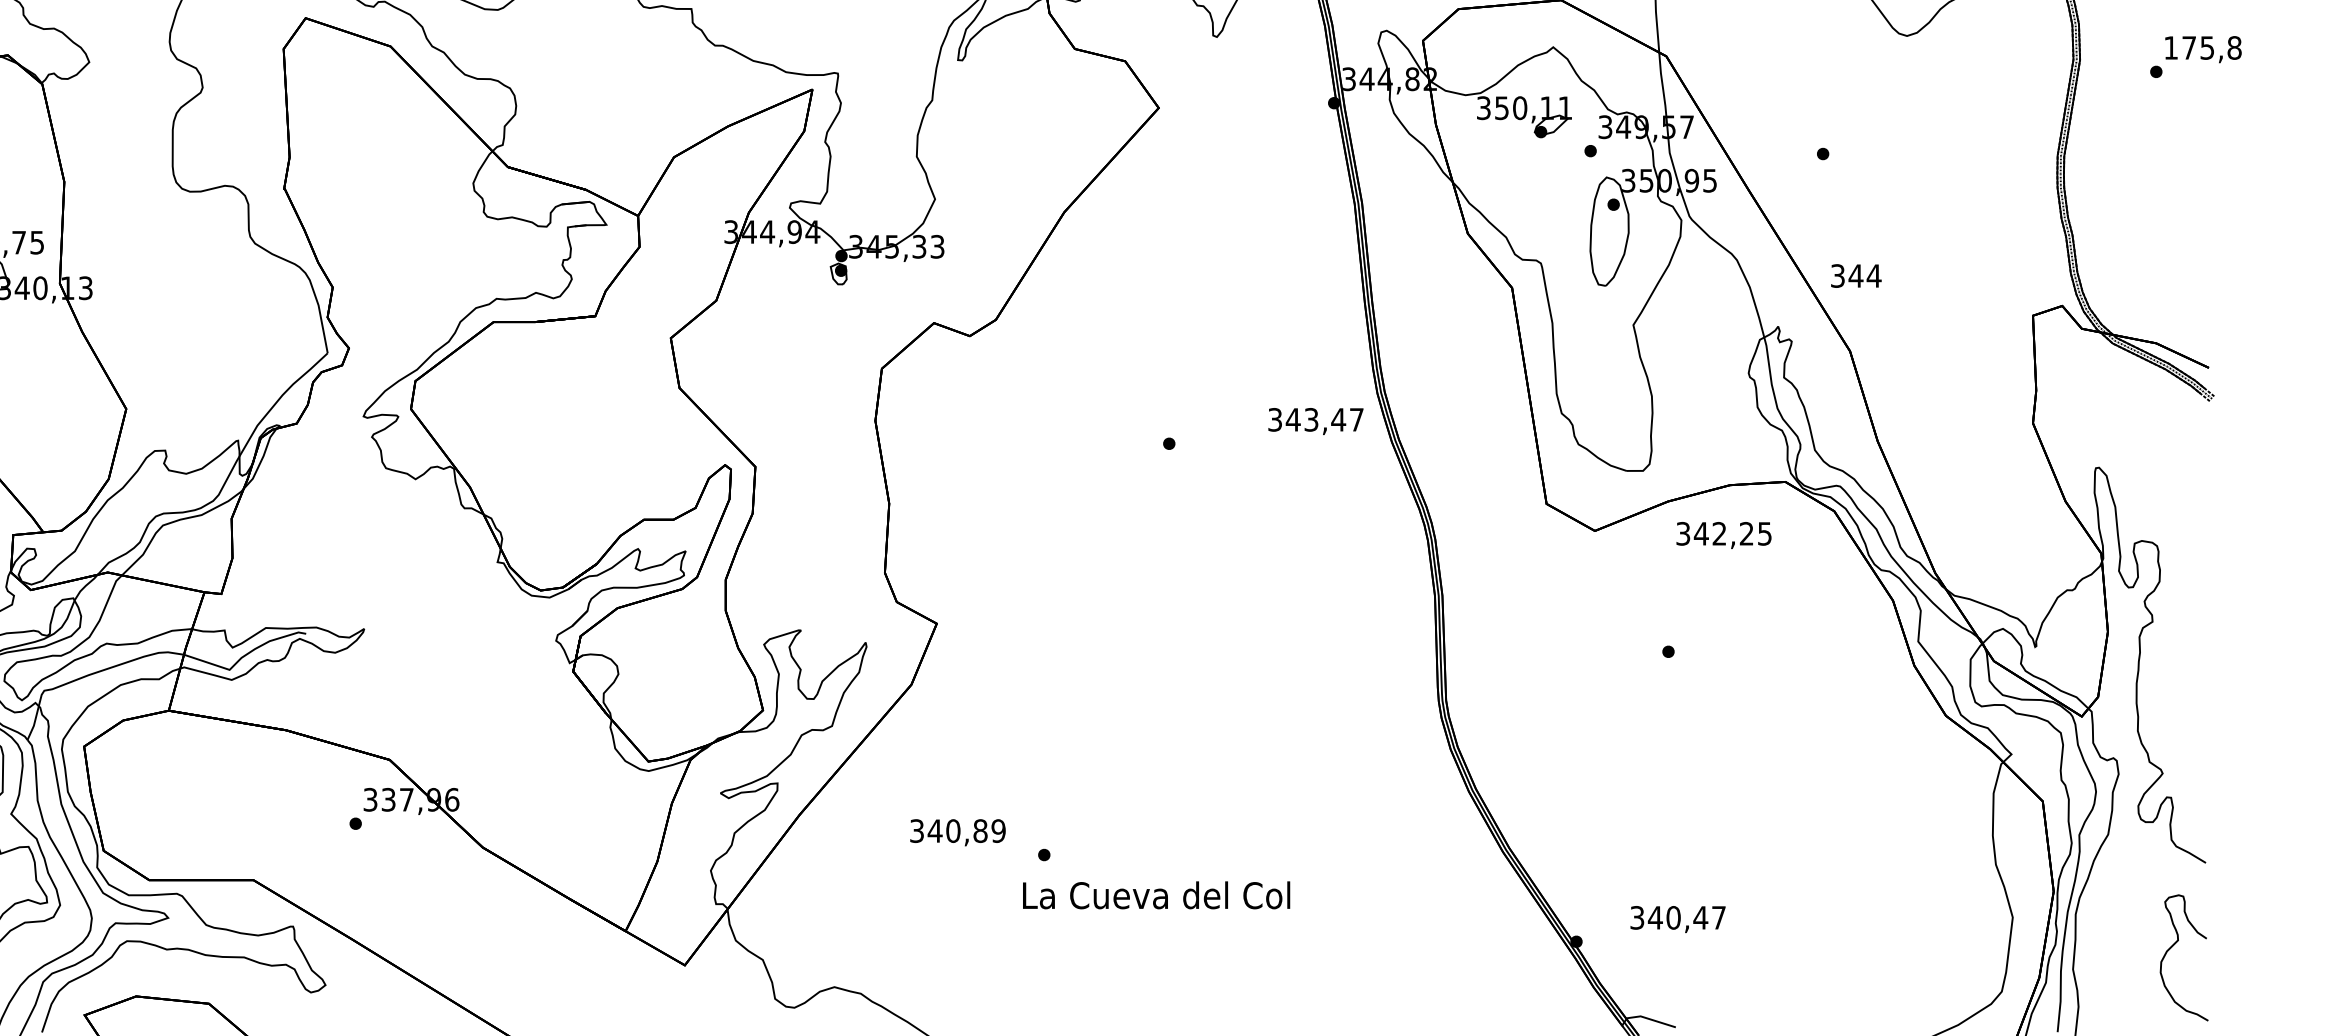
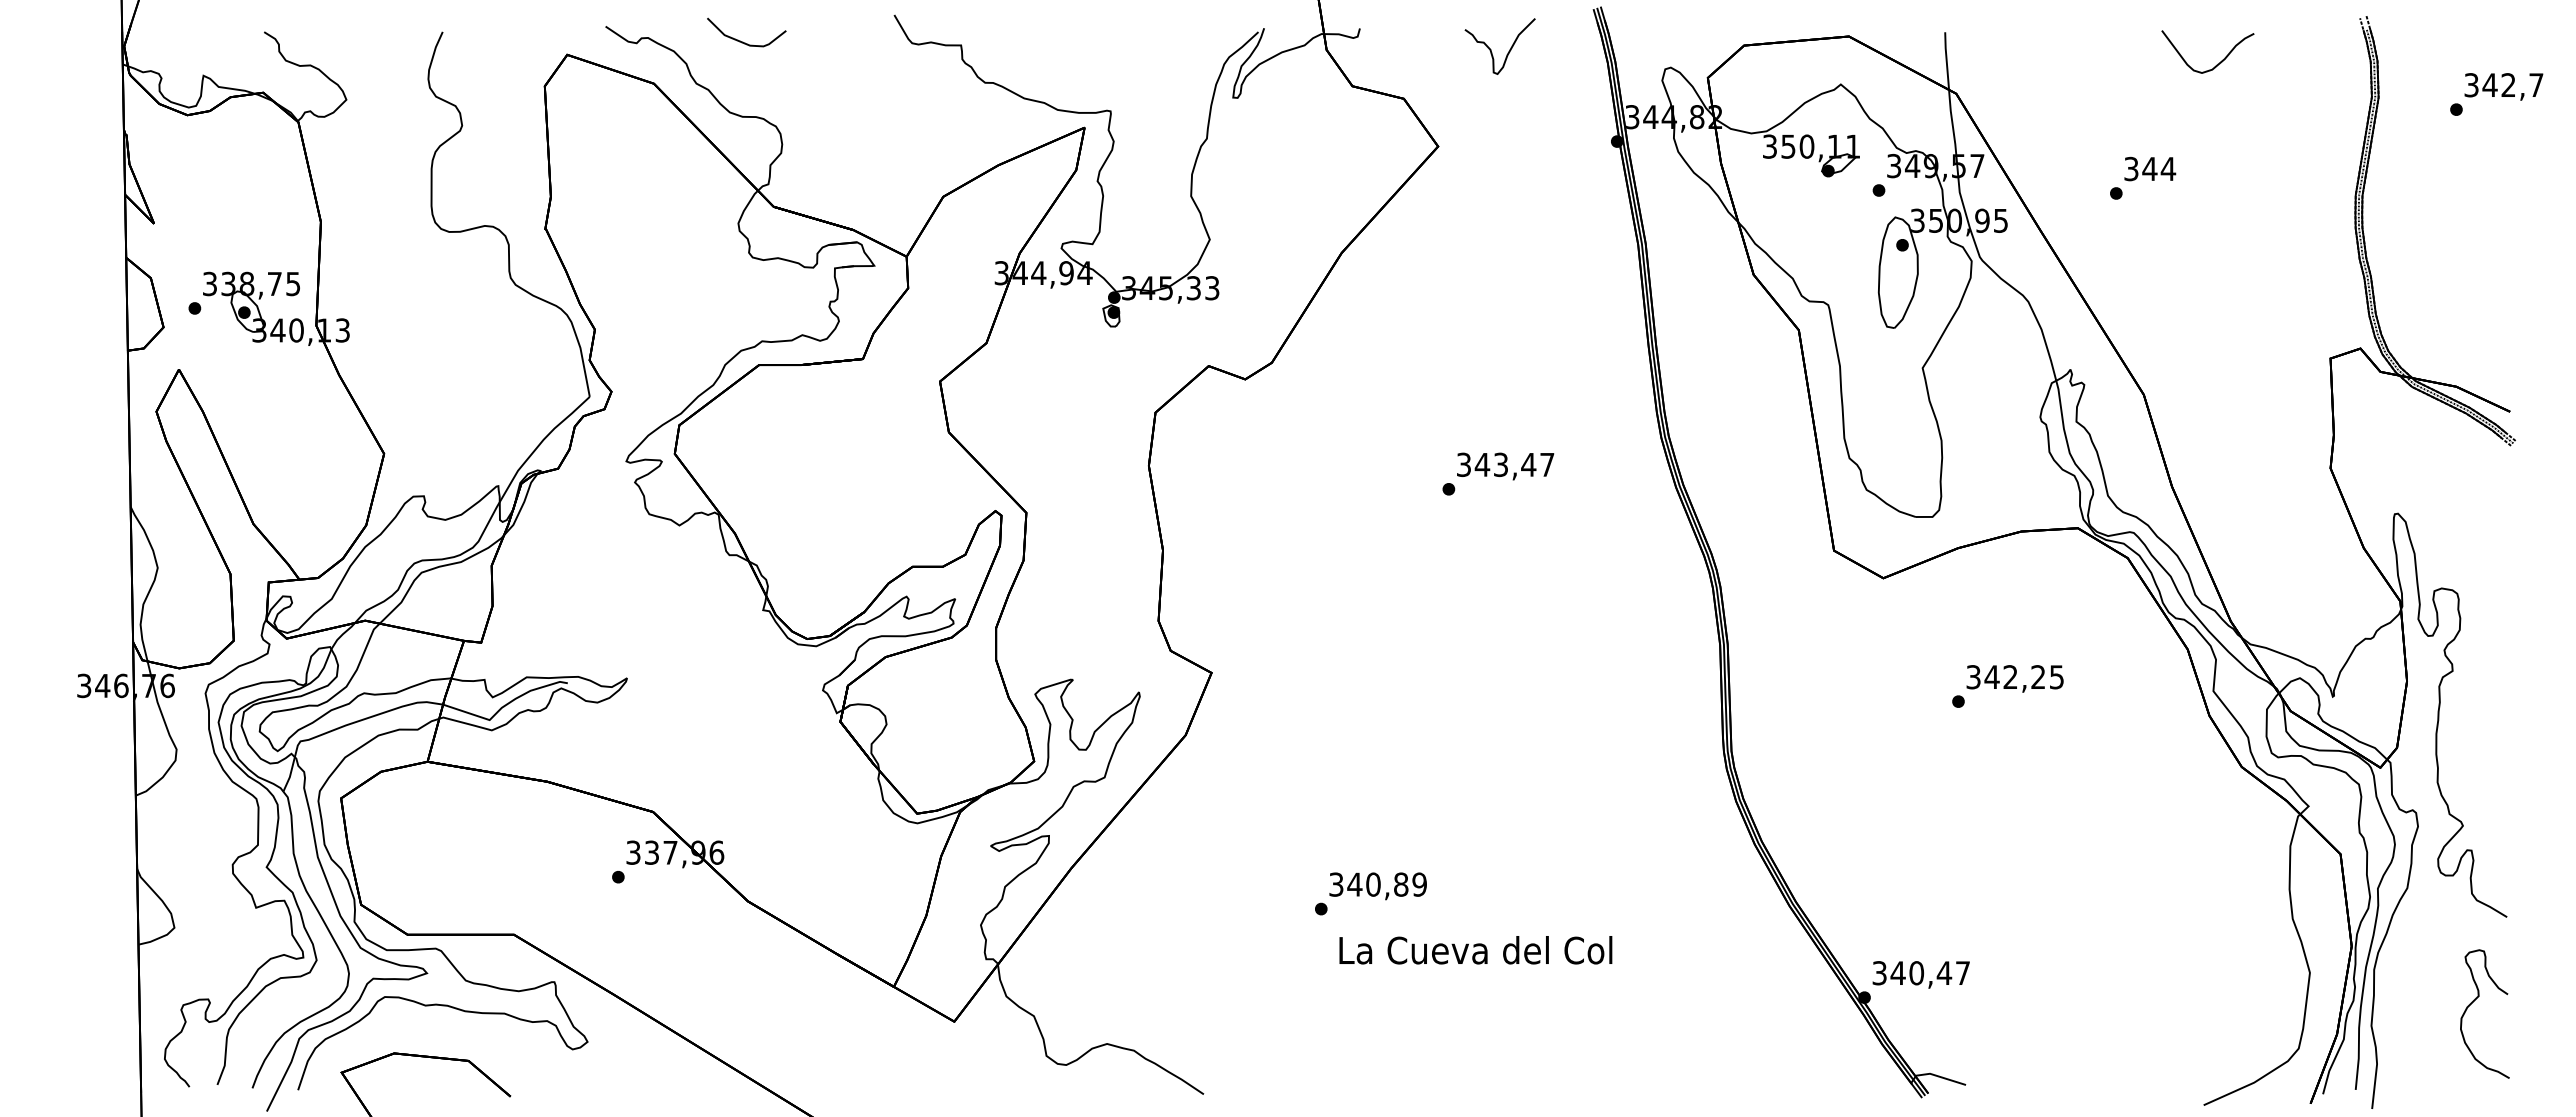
text: (2202, 48) -> (2503, 85), 175,8 -> 342,7
text: (1856, 275) -> (2150, 168), moved
text: (1315, 421) -> (1505, 466), moved
text: (1723, 535) -> (2014, 678), moved
text: (957, 832) -> (1377, 886), moved
text: (1156, 895) -> (1475, 950), moved
text: (1677, 919) -> (1920, 974), moved

